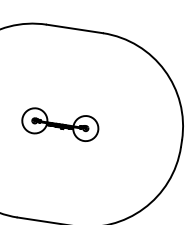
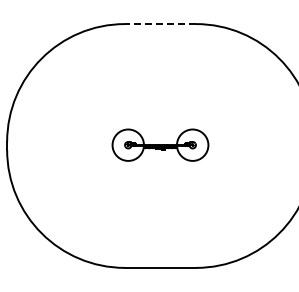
line: (74, 29) -> (160, 24), solid -> dashed

